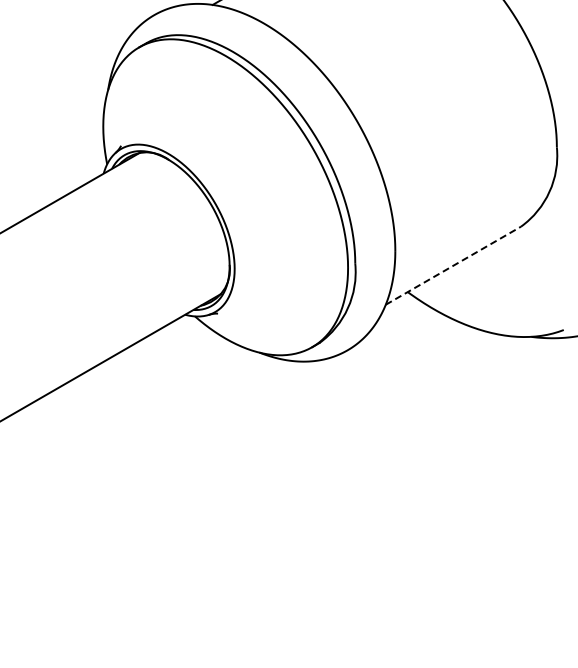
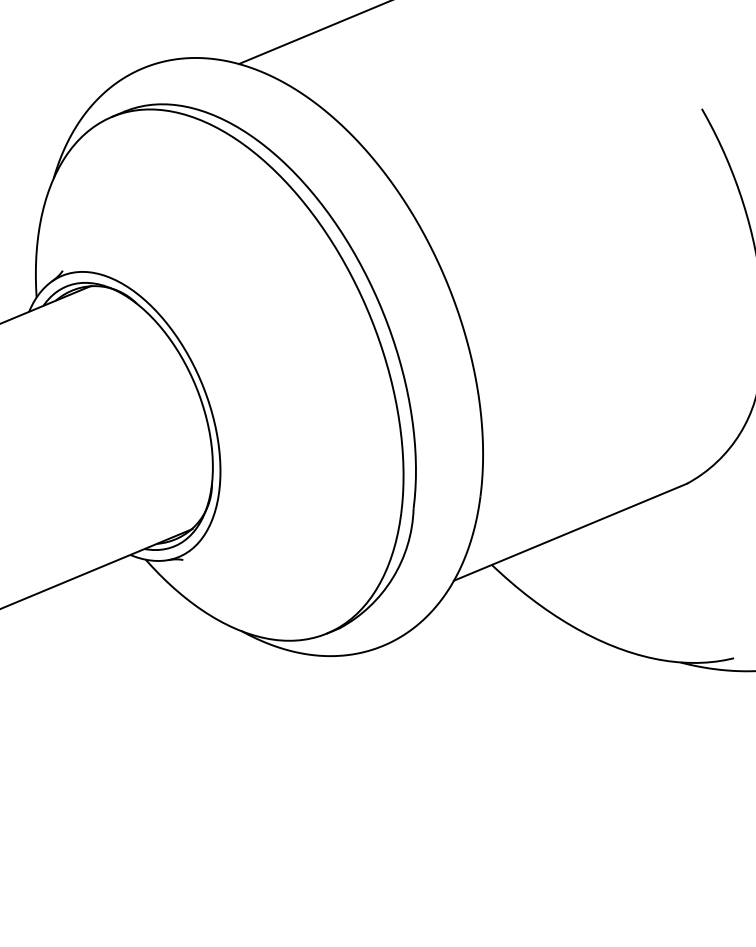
line: (453, 265) -> (570, 531), dashed -> solid

